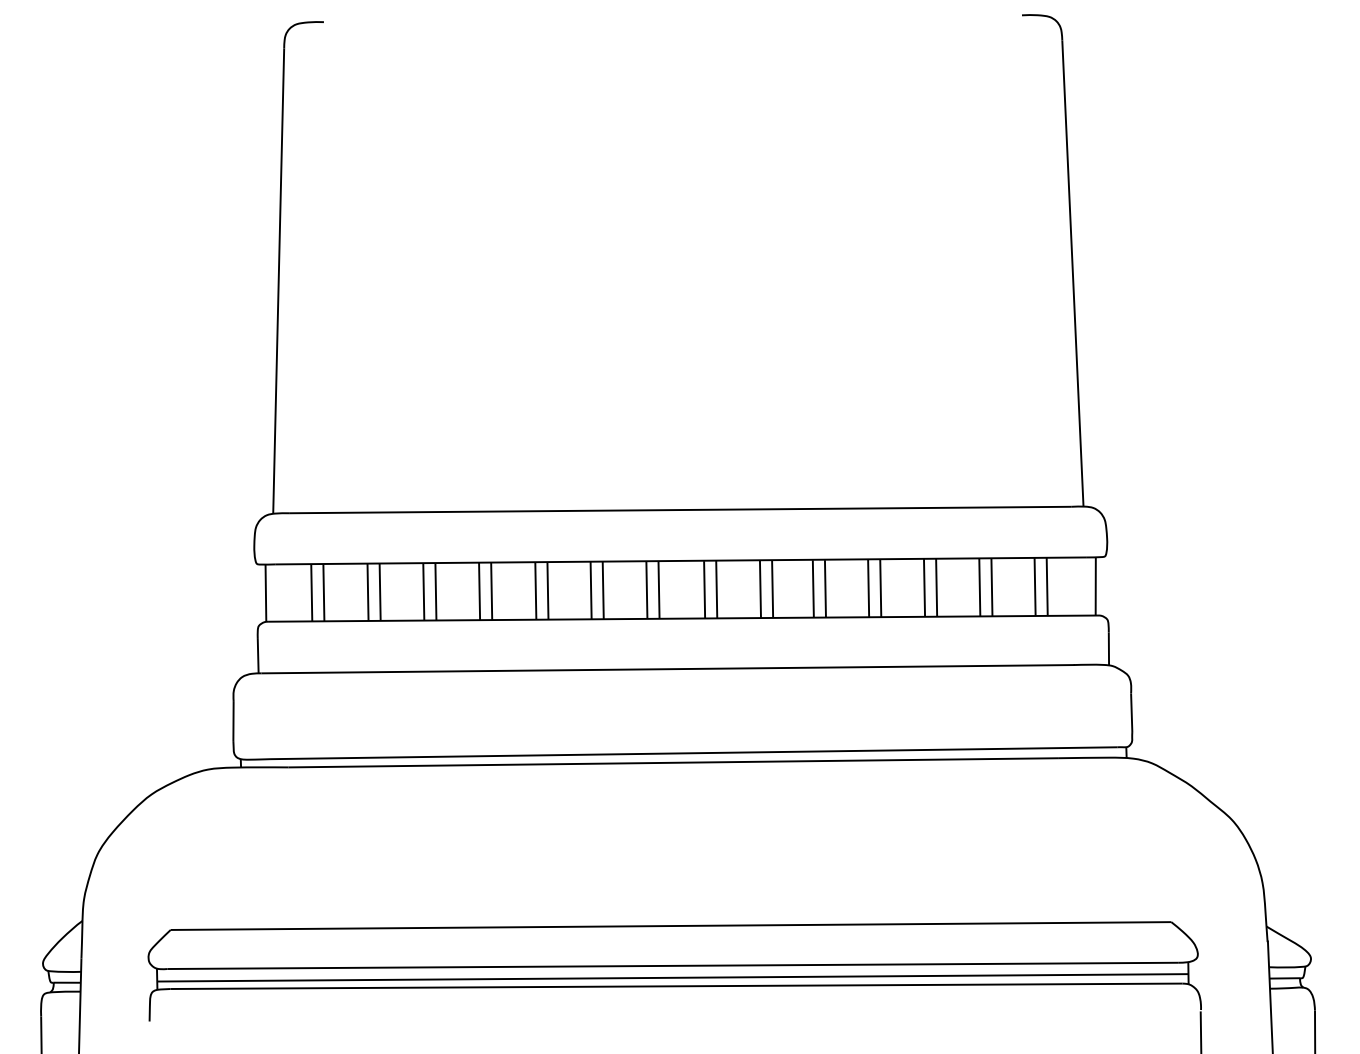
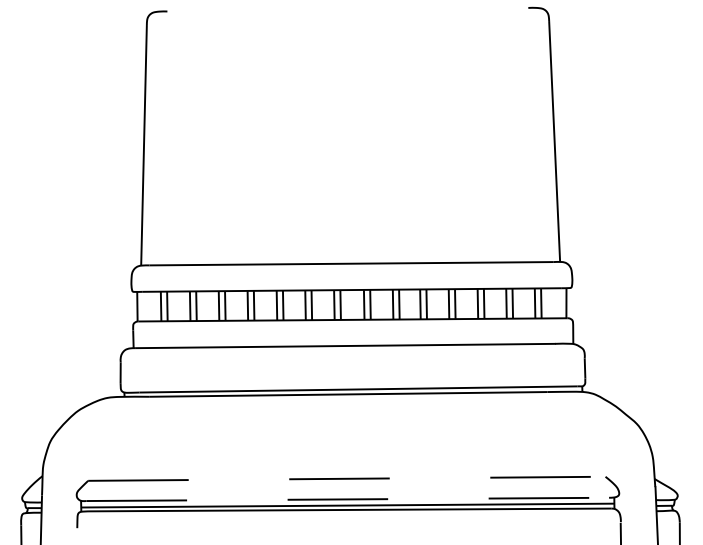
line: (670, 925) -> (346, 478), solid -> dashed
line: (674, 966) -> (348, 499), solid -> dashed

